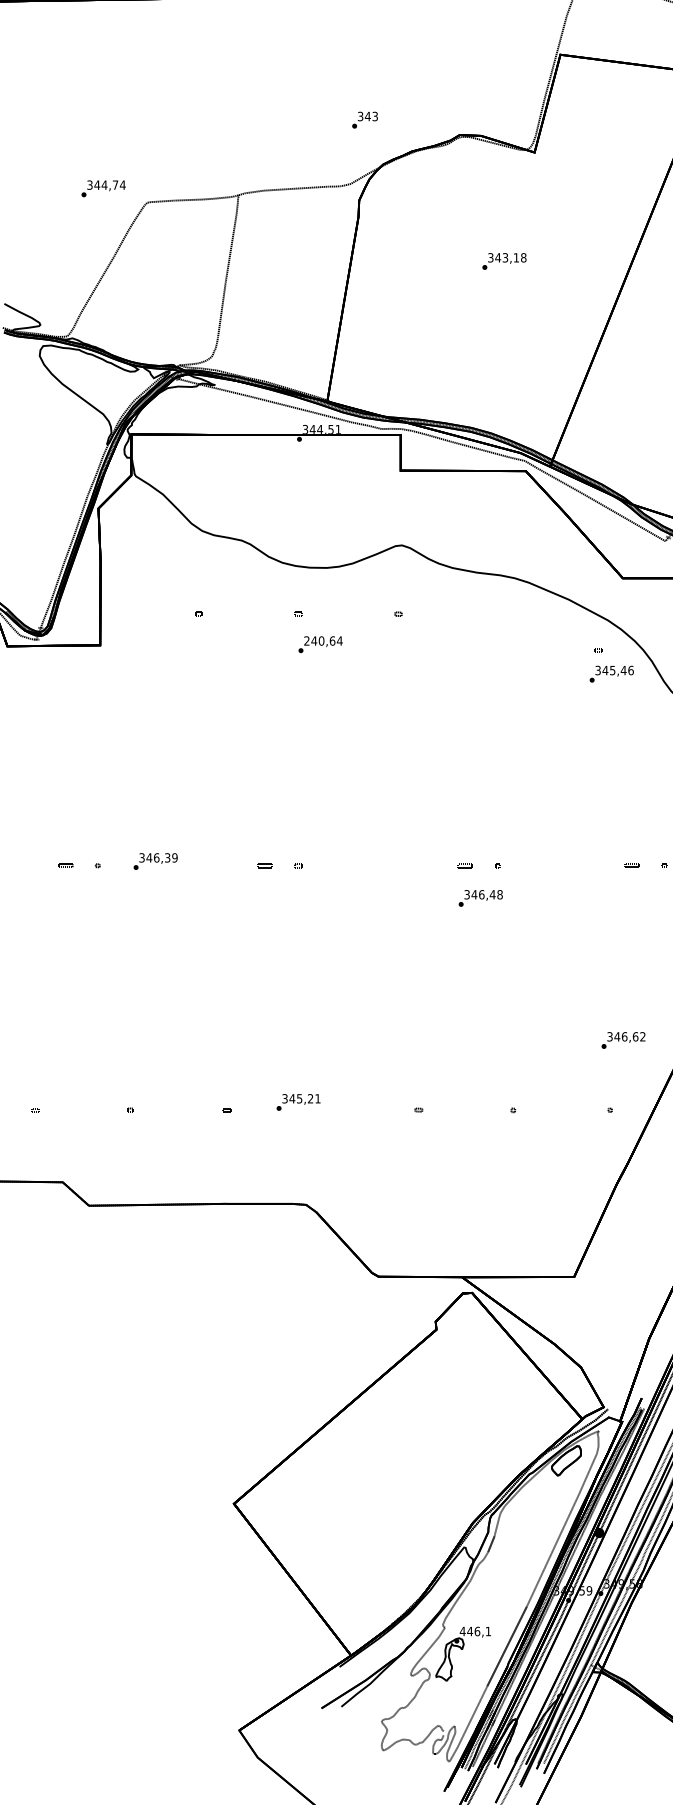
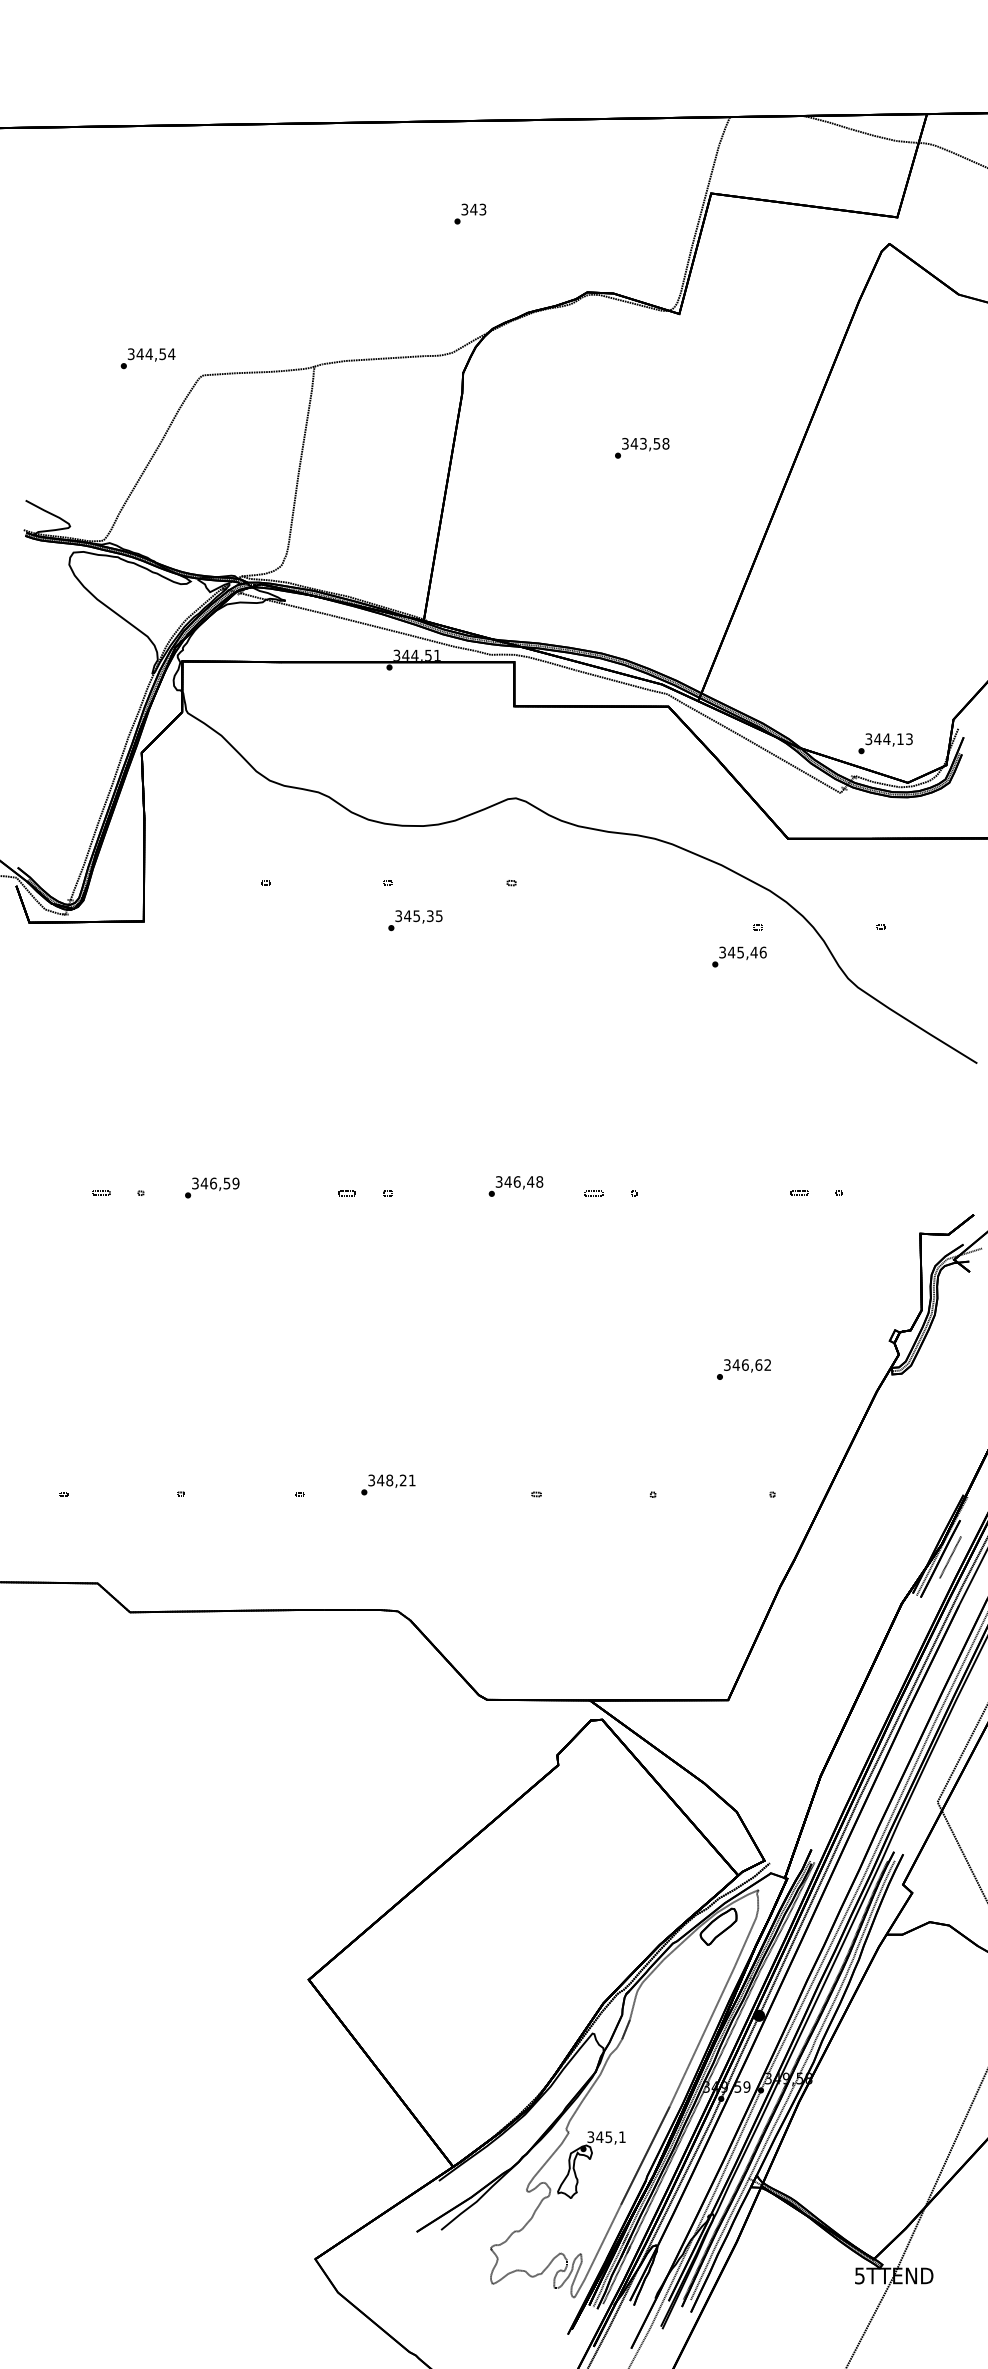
text: (365, 119) -> (470, 213), moved
text: (115, 185) -> (162, 354), 344,74 -> 344,54
text: (516, 257) -> (656, 443), 343,18 -> 343,58
text: (323, 641) -> (418, 916), 240,64 -> 345,35
text: (611, 673) -> (739, 956), moved
text: (168, 857) -> (227, 1182), 346,39 -> 346,59
text: (480, 898) -> (515, 1186), moved
text: (623, 1040) -> (743, 1369), moved
text: (299, 1098) -> (389, 1480), 345,21 -> 348,21
text: (469, 1631) -> (599, 2137), 446,1 -> 345,1

